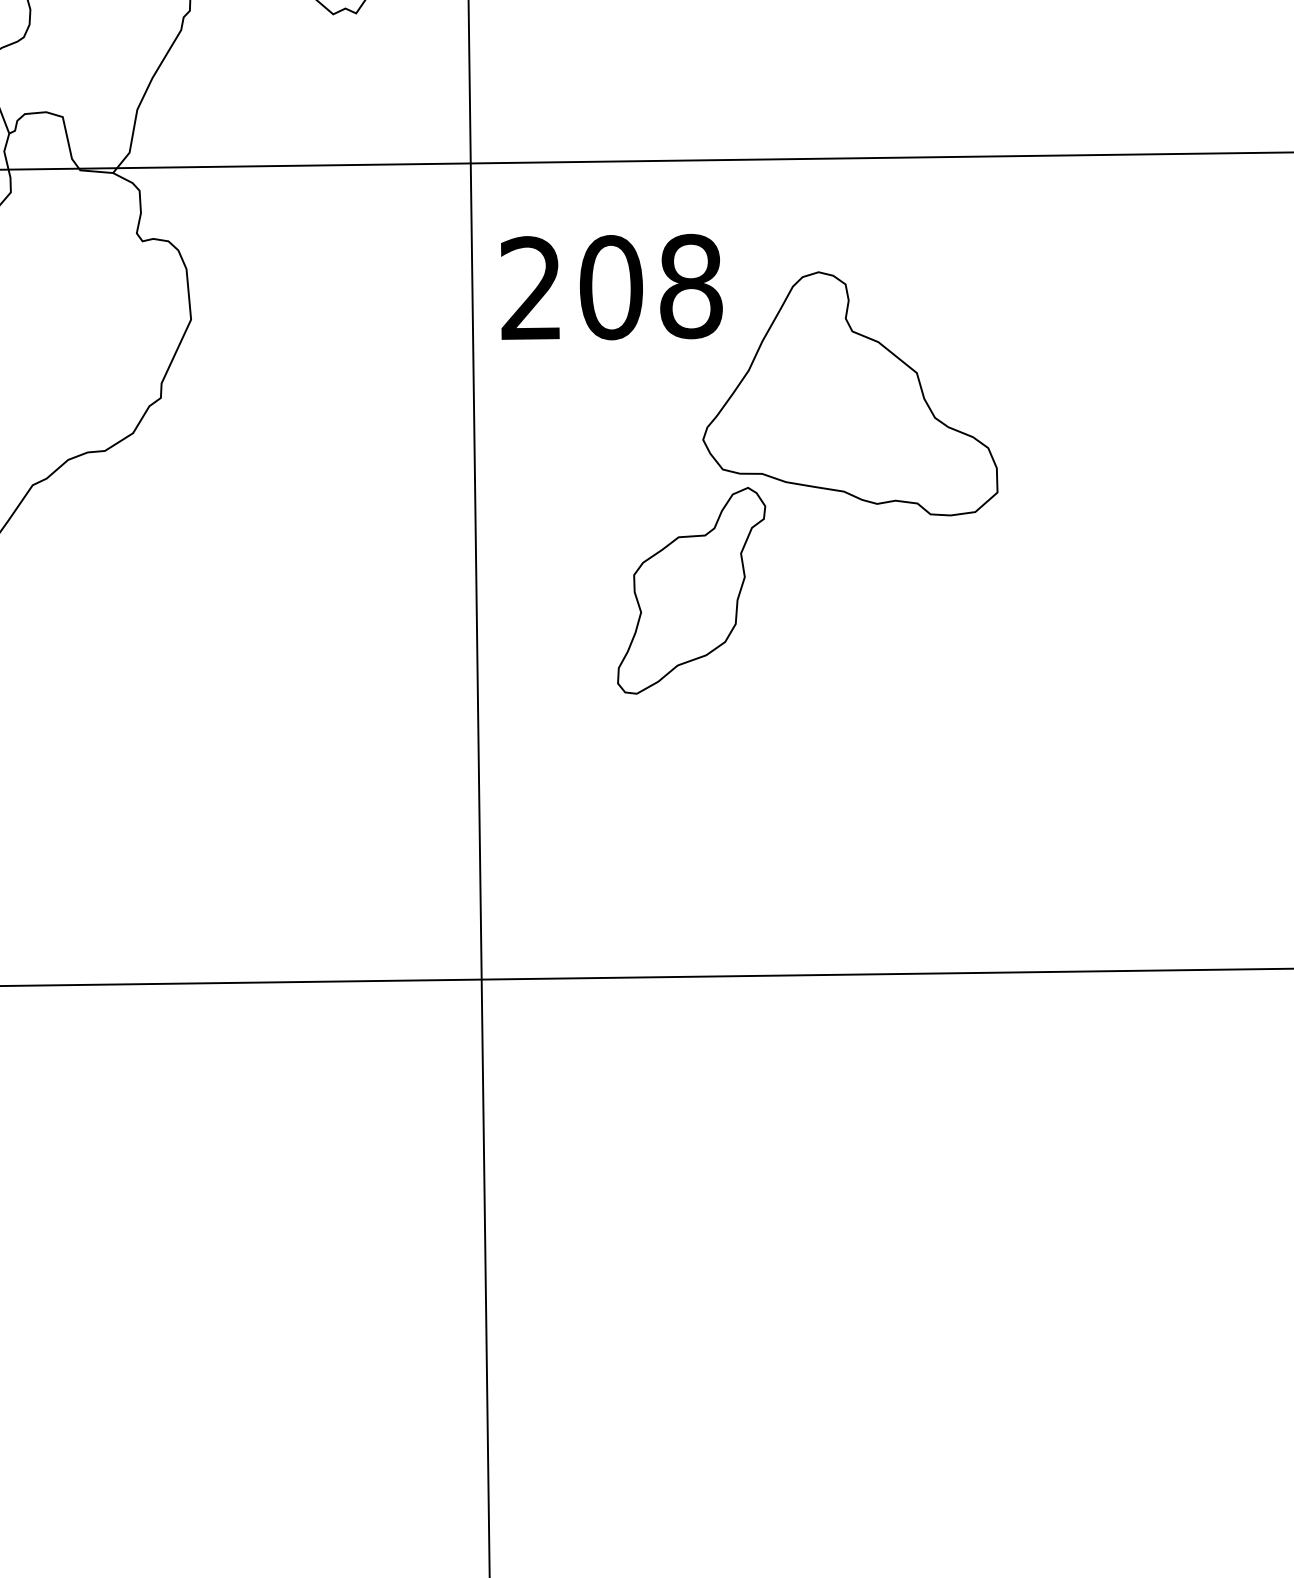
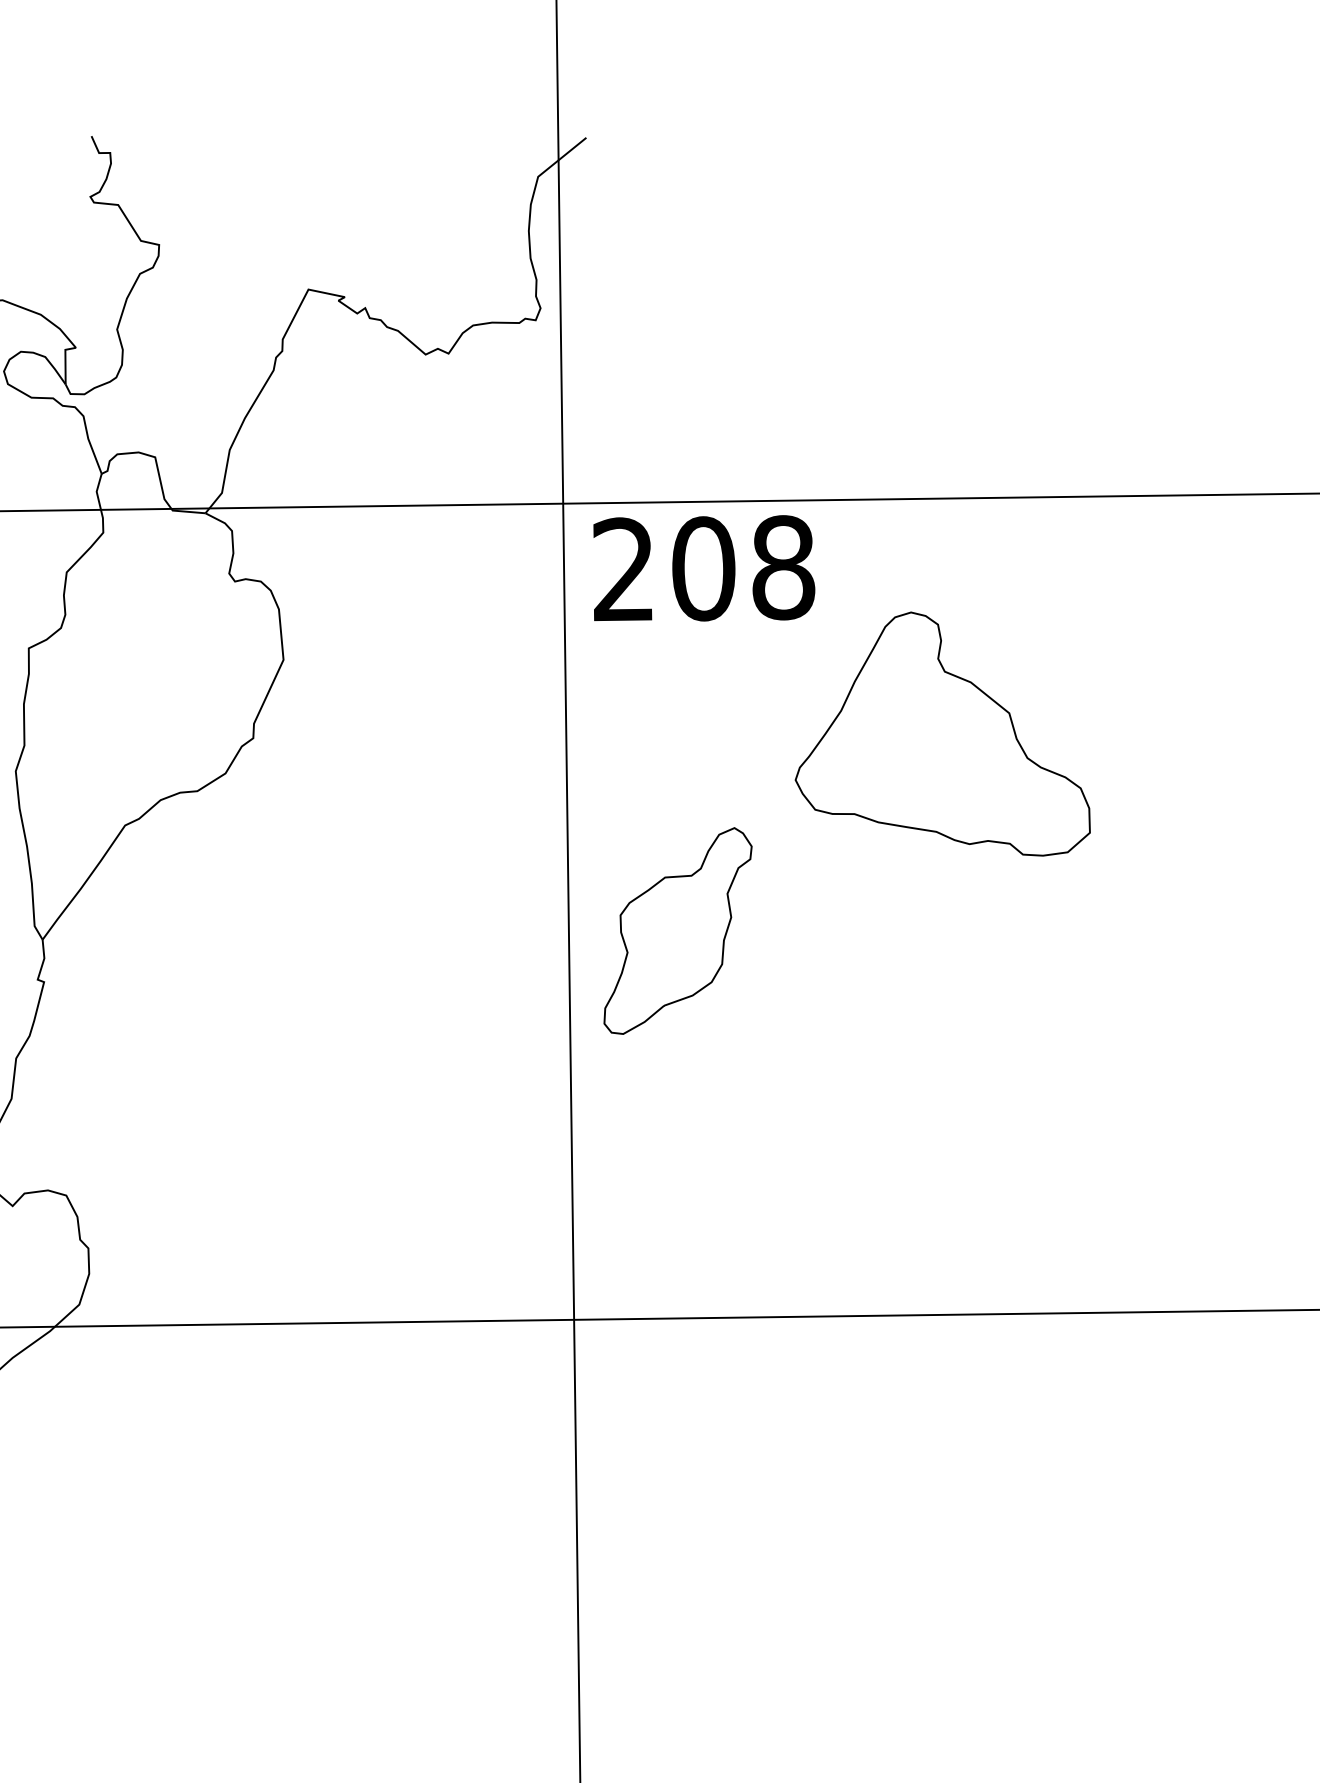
text: (612, 287) -> (704, 568), moved
part: (691, 590) -> (677, 930), moved

